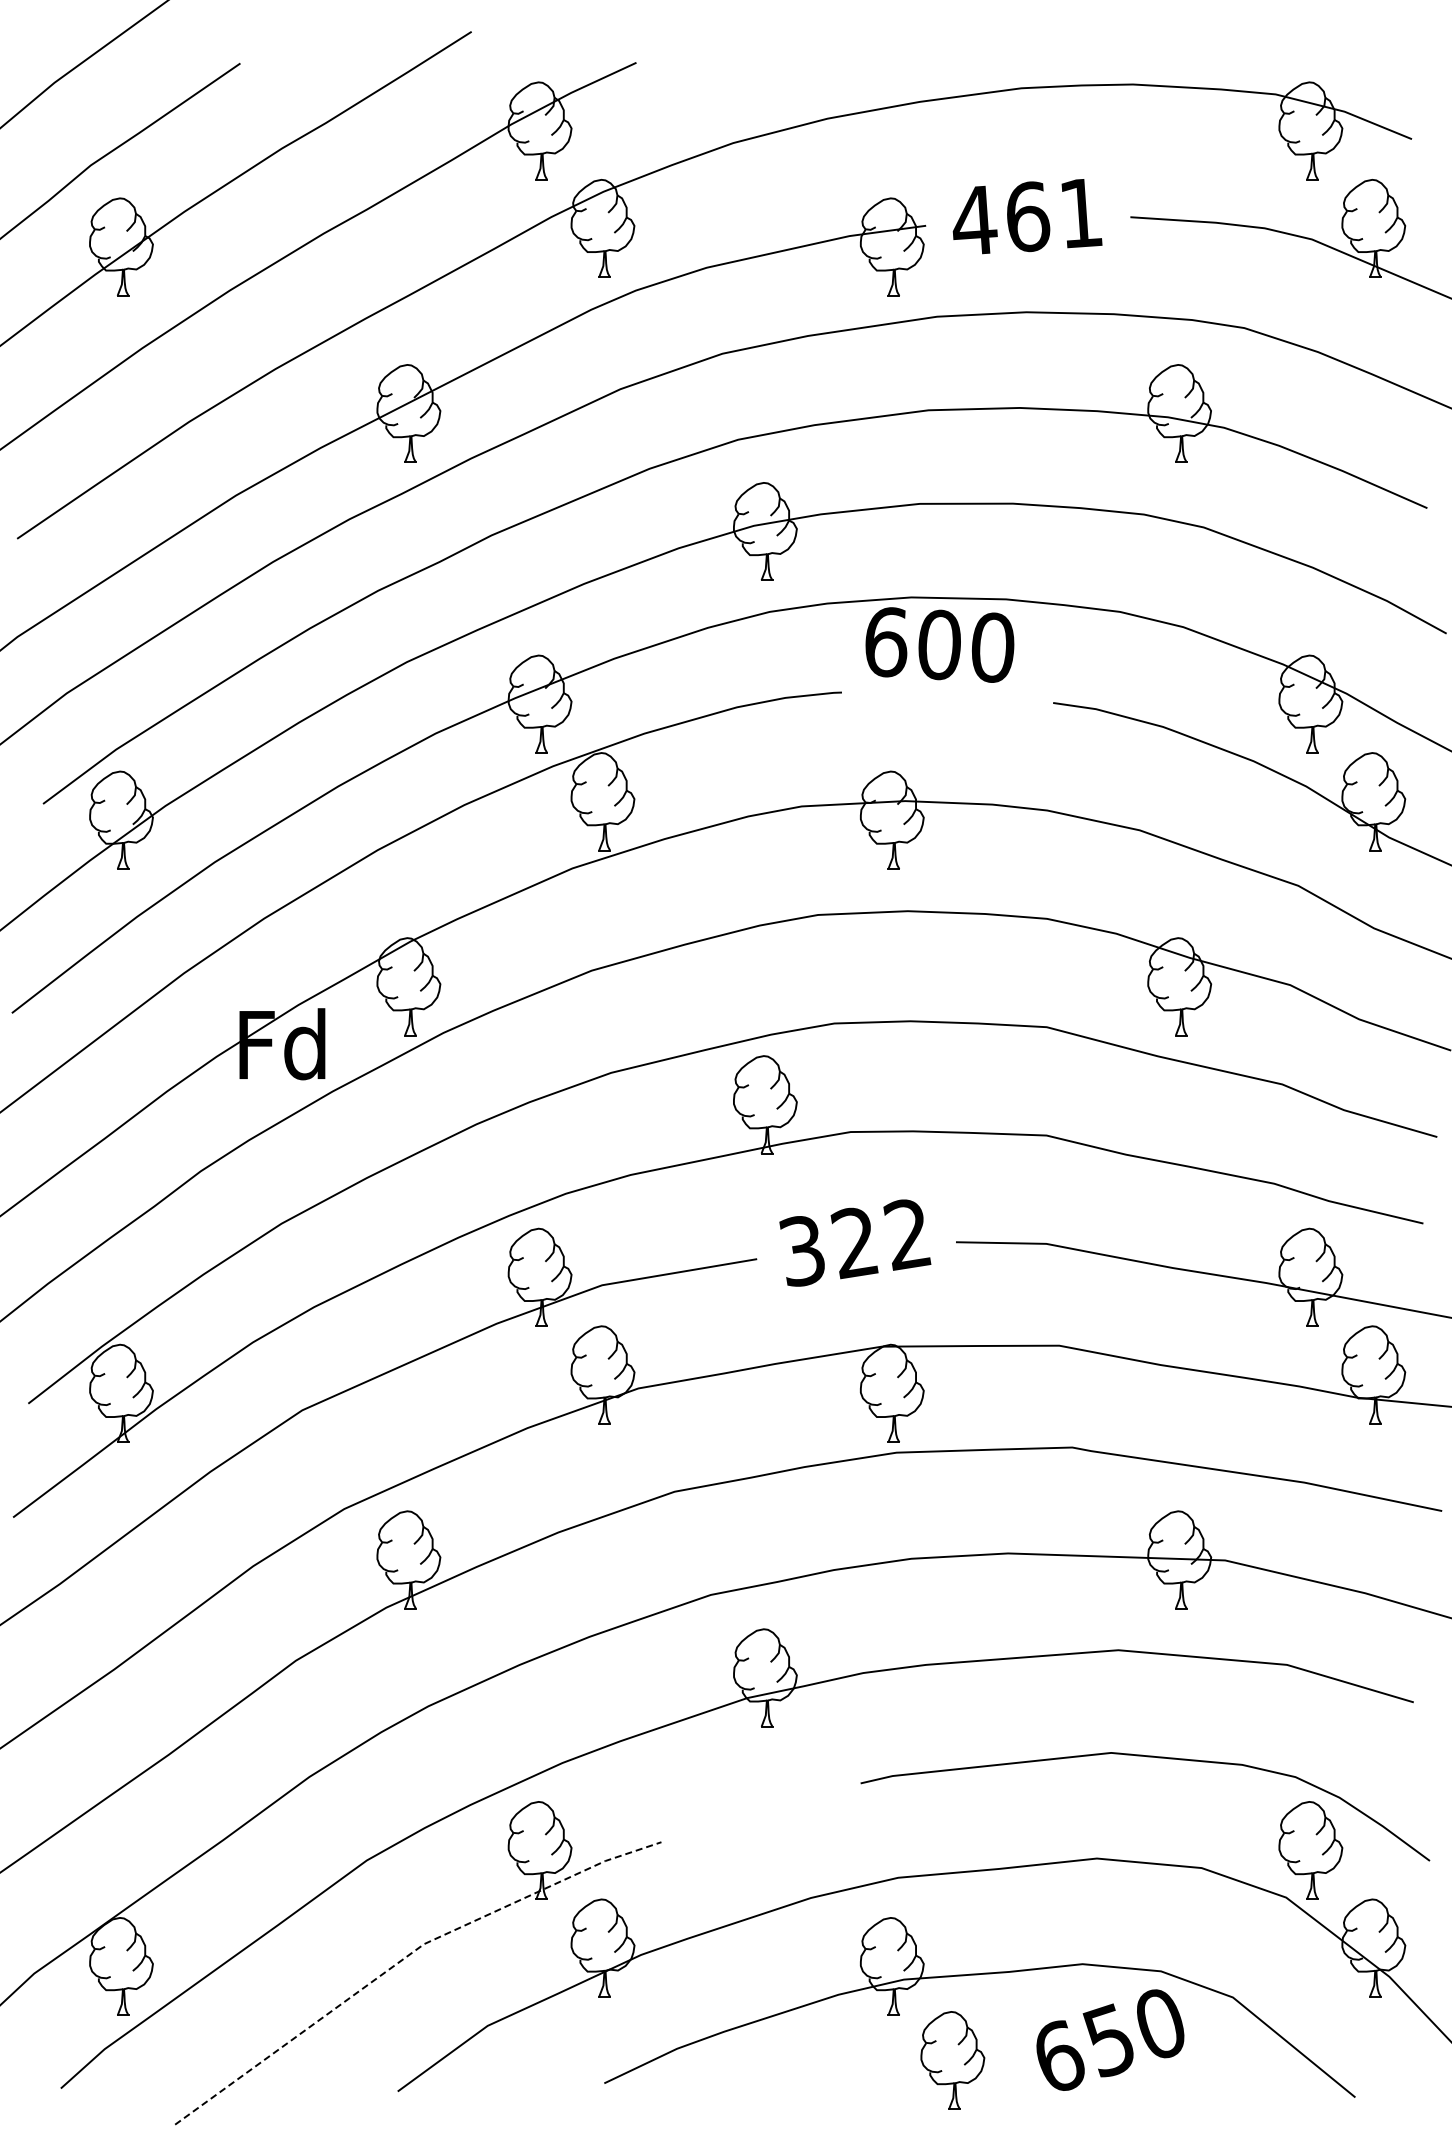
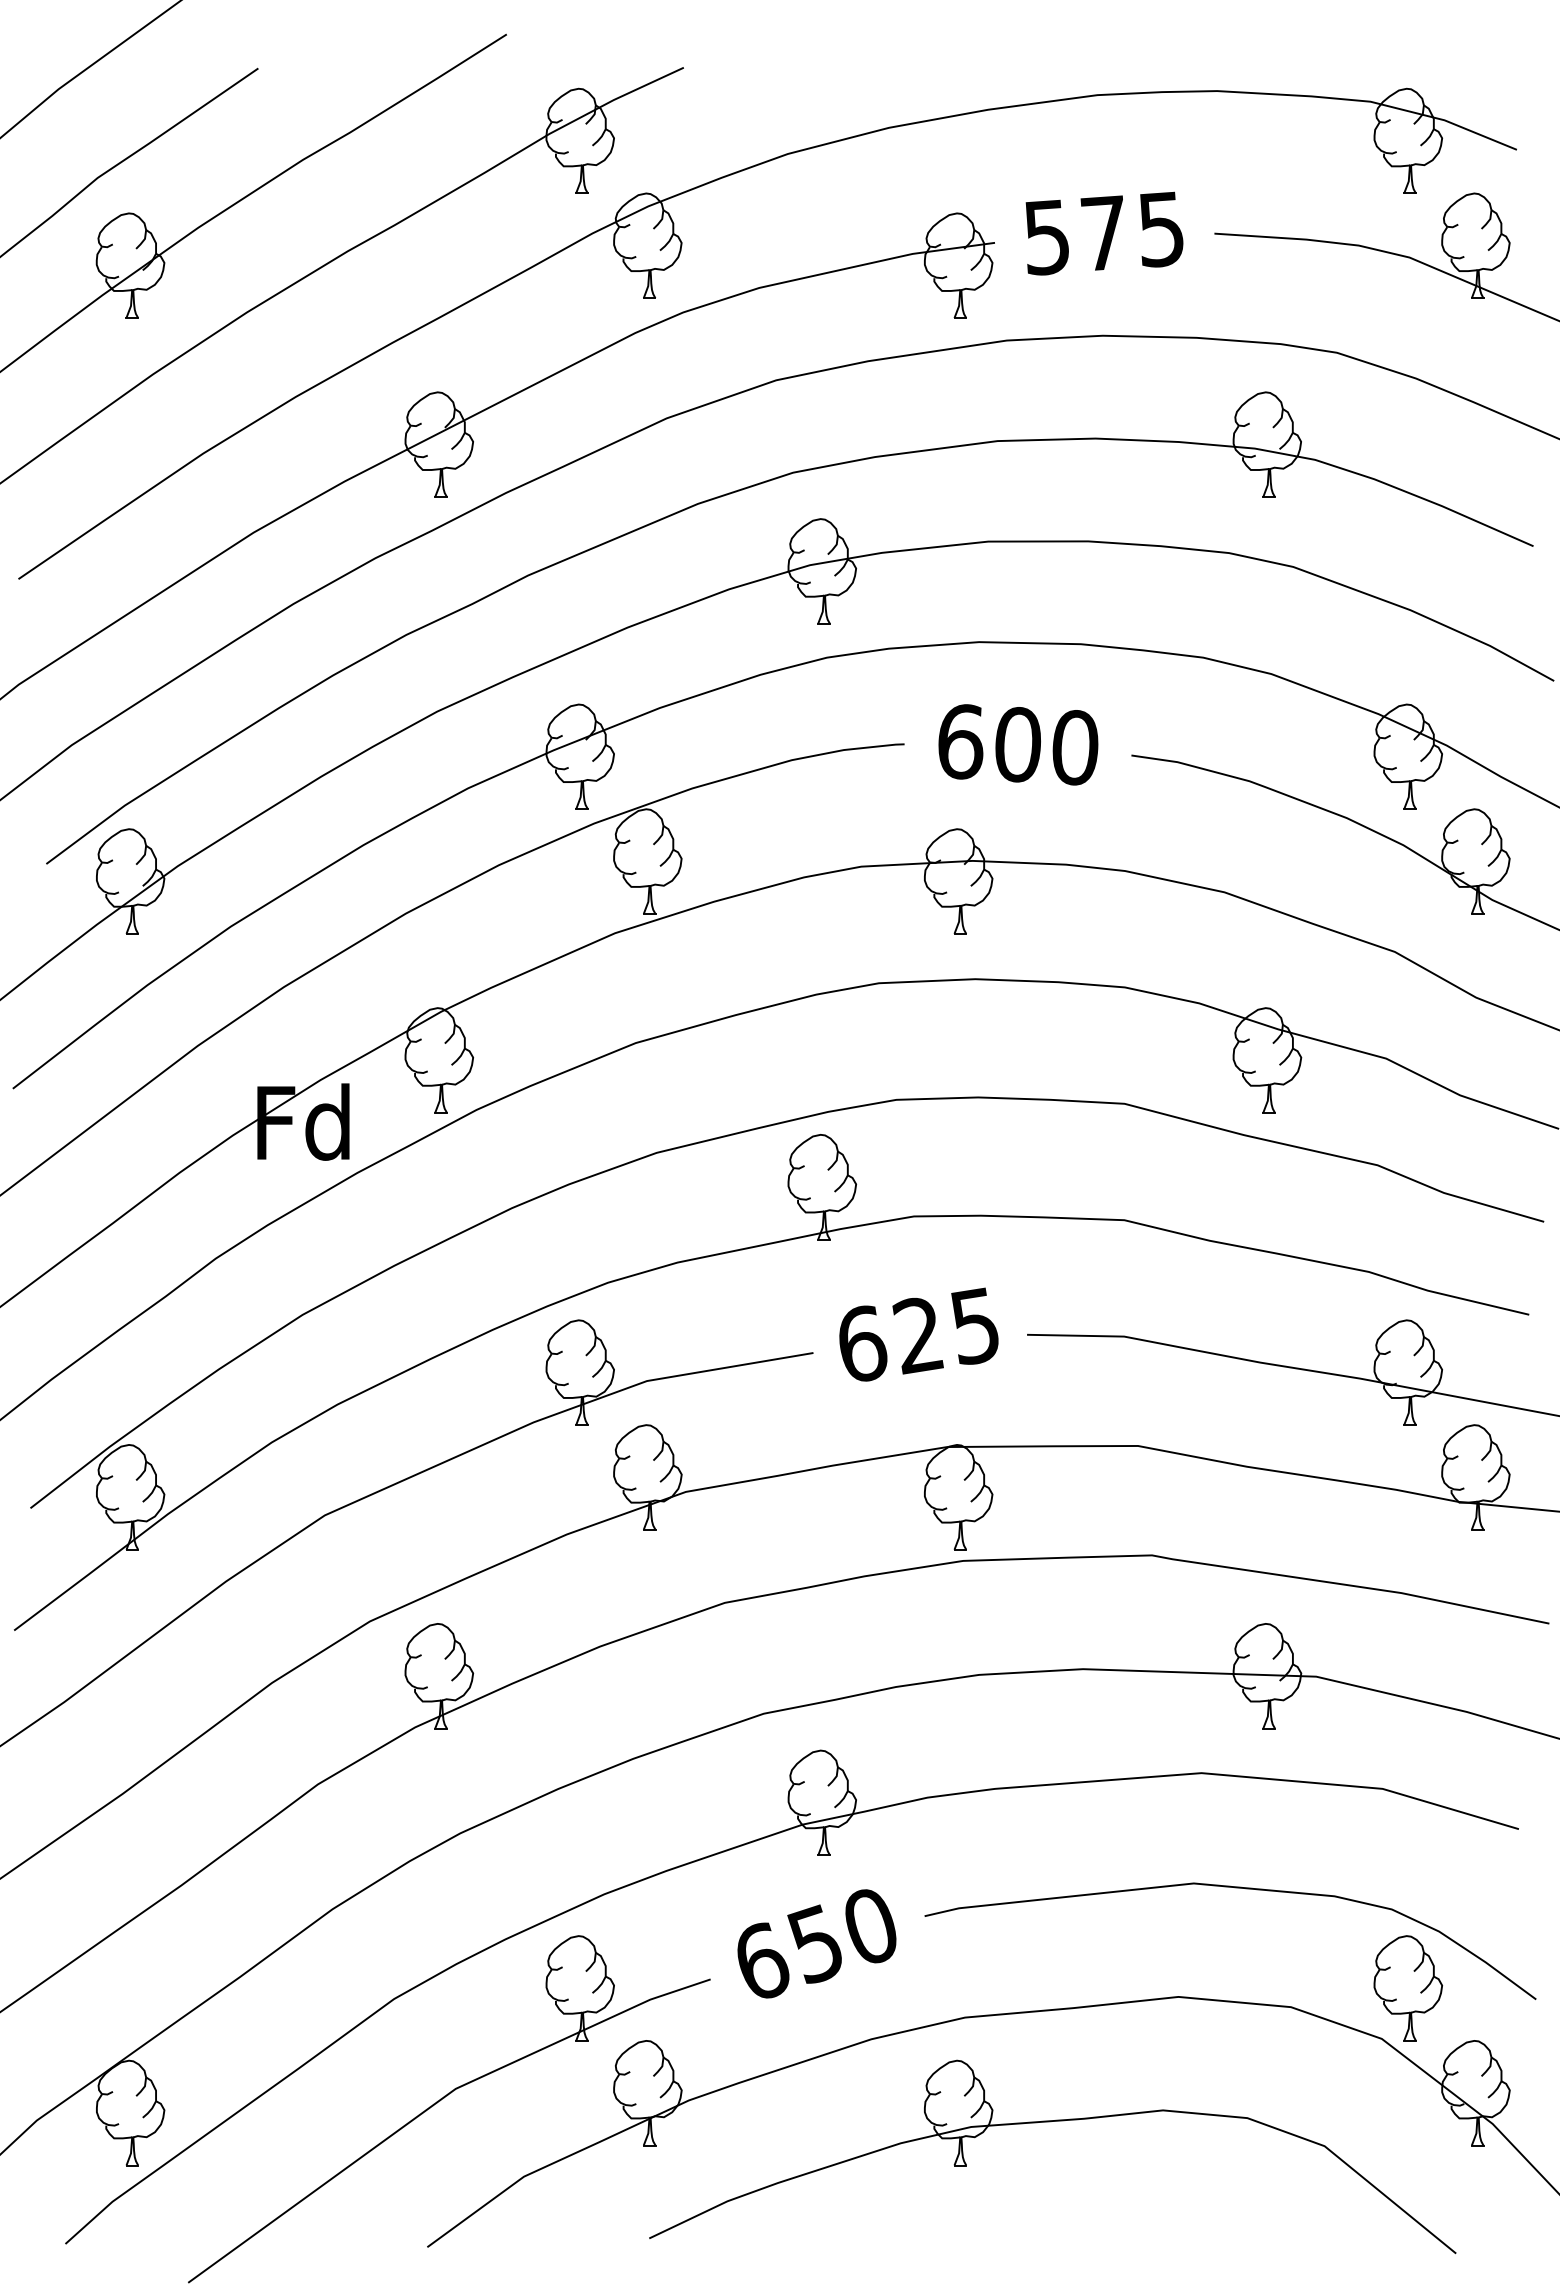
text: (1027, 217) -> (1103, 233), 461 -> 575
text: (939, 644) -> (1017, 744), moved
text: (855, 1242) -> (919, 1335), 322 -> 625
line: (405, 1957) -> (435, 2103), dashed -> solid
text: (1110, 2039) -> (817, 1943), moved
part: (952, 2060) -> (1023, 2213), removed

